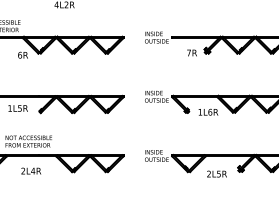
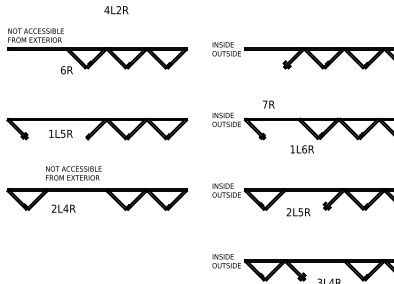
text: (191, 52) -> (268, 104), moved
text: (207, 112) -> (301, 149), moved
text: (31, 170) -> (63, 208), moved

